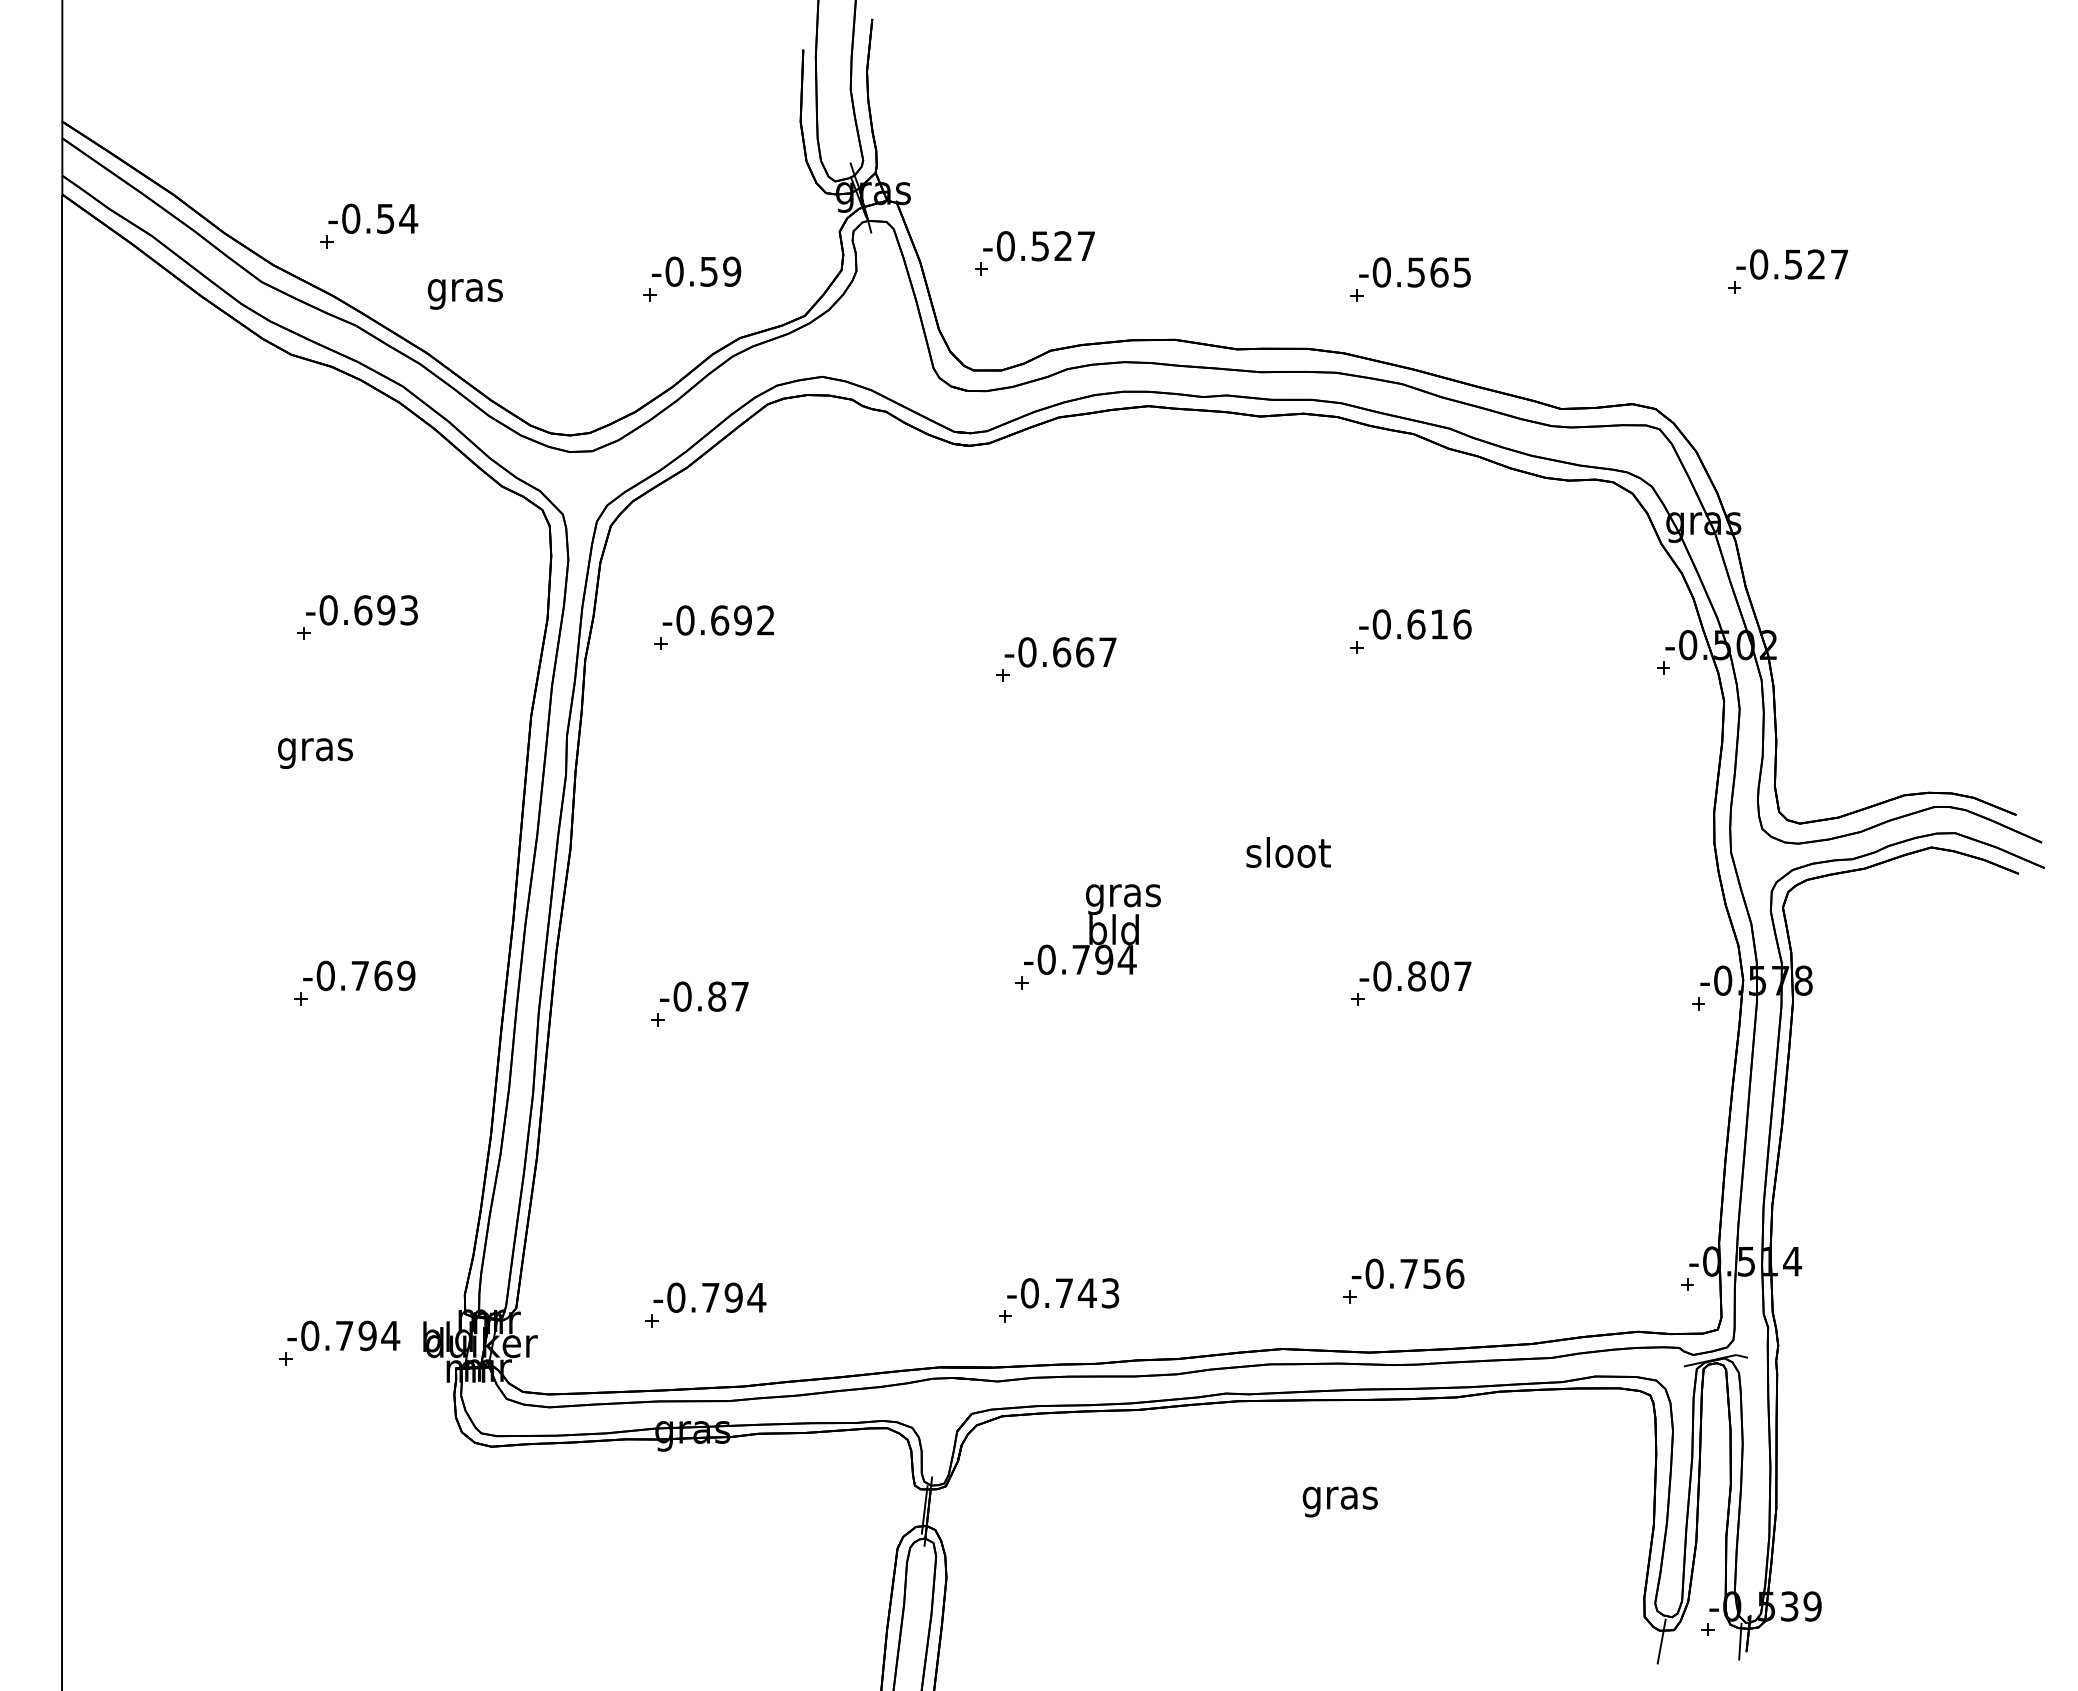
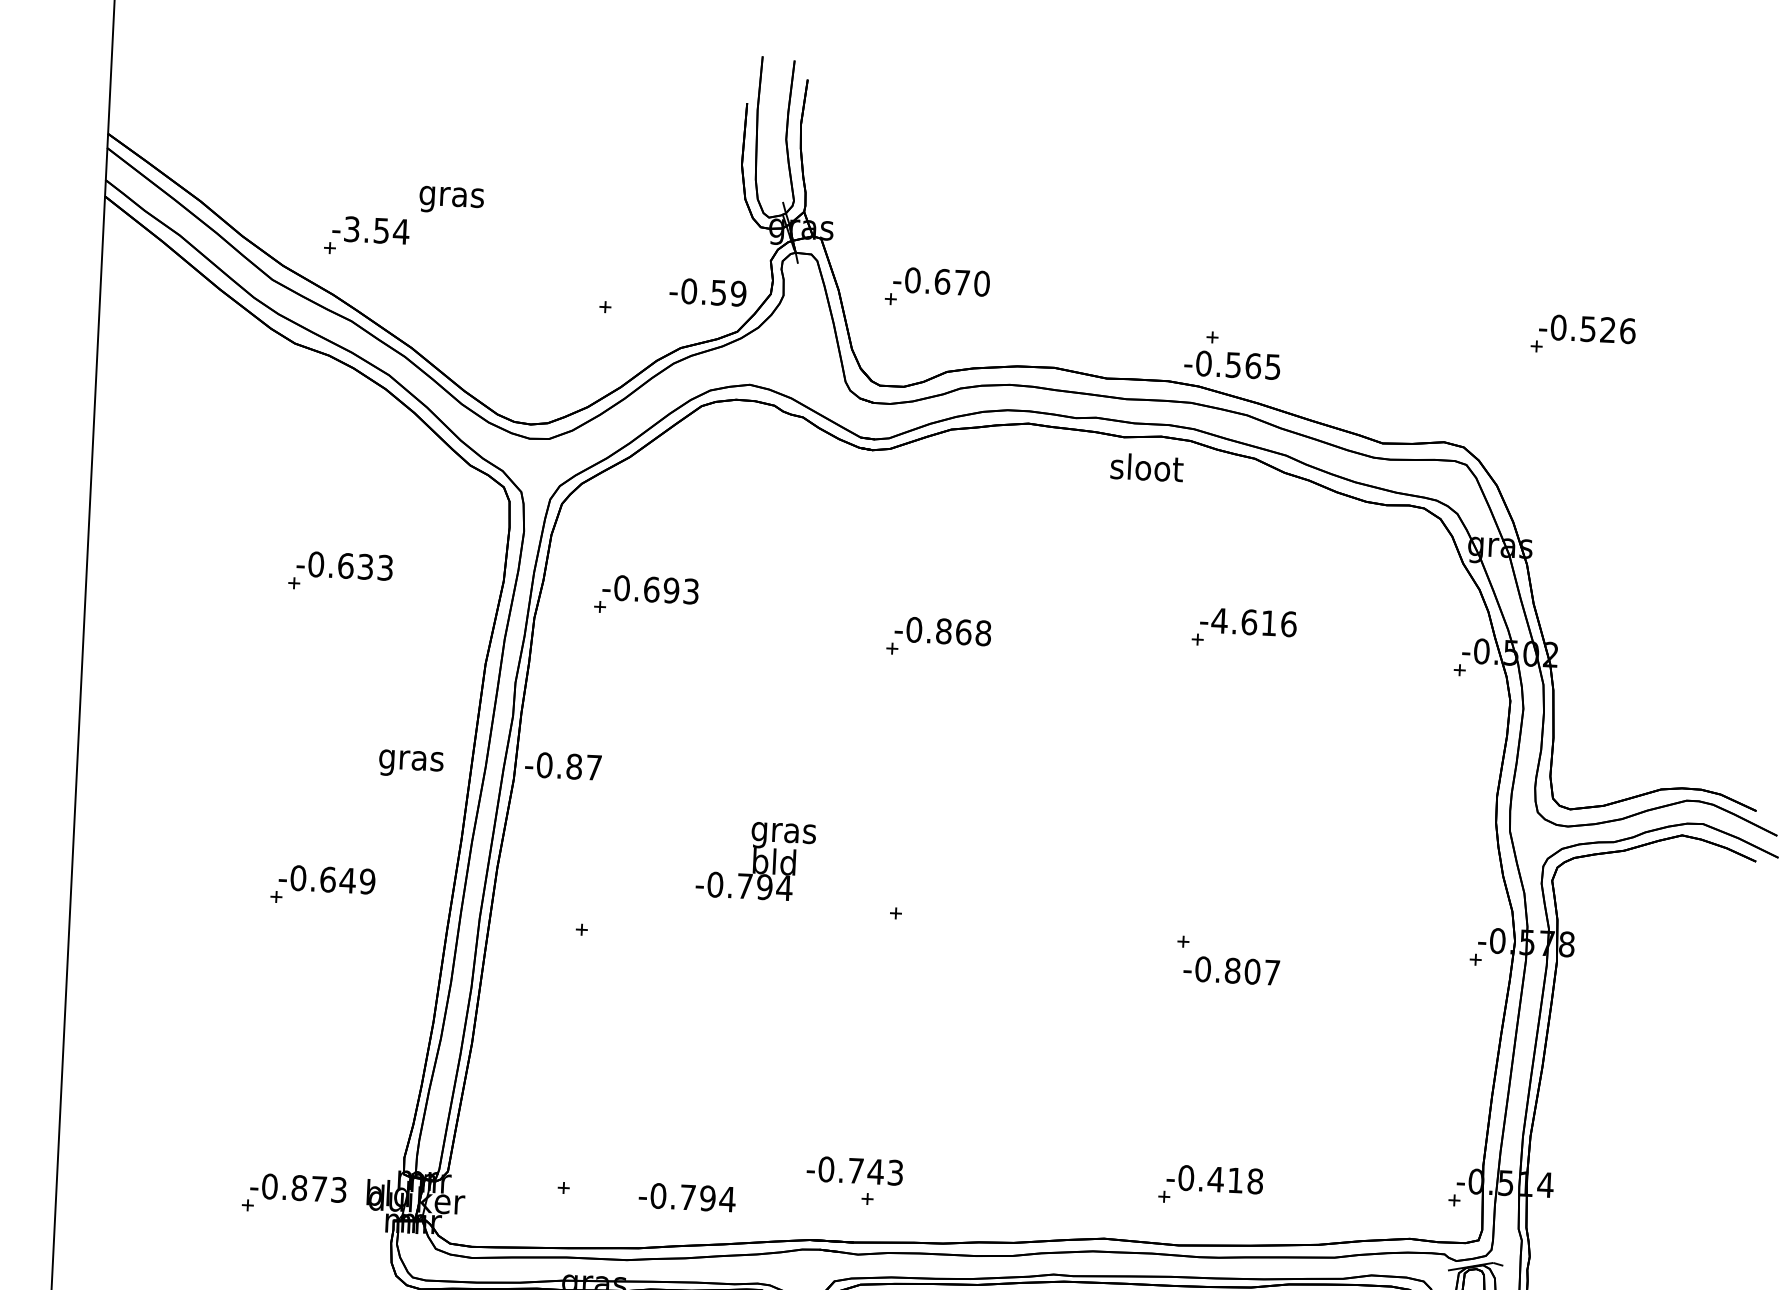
text: (351, 218) -> (352, 229), -0.54 -> -3.54
text: (1063, 246) -> (962, 283), -0.527 -> -0.670
text: (1839, 264) -> (1627, 331), -0.527 -> -0.526
text: (696, 271) -> (708, 292), moved
text: (1414, 272) -> (1231, 365), moved
text: (464, 294) -> (450, 200), moved
text: (386, 610) -> (365, 567), -0.693 -> -0.633
text: (765, 620) -> (690, 591), -0.692 -> -0.693
text: (1381, 624) -> (1219, 620), -0.616 -> -4.616
text: (1085, 652) -> (964, 632), -0.667 -> -0.868
text: (315, 753) -> (411, 763), moved
text: (1288, 852) -> (1146, 467), moved
text: (1092, 929) -> (755, 860), moved
text: (371, 975) -> (337, 879), -0.769 -> -0.649
text: (1415, 976) -> (1231, 970), moved
text: (704, 996) -> (563, 766), moved
text: (1431, 1273) -> (1235, 1180), -0.756 -> -0.418
text: (1063, 1293) -> (855, 1171), moved
text: (709, 1297) -> (687, 1197), moved
text: (367, 1335) -> (319, 1188), -0.794 -> -0.873

